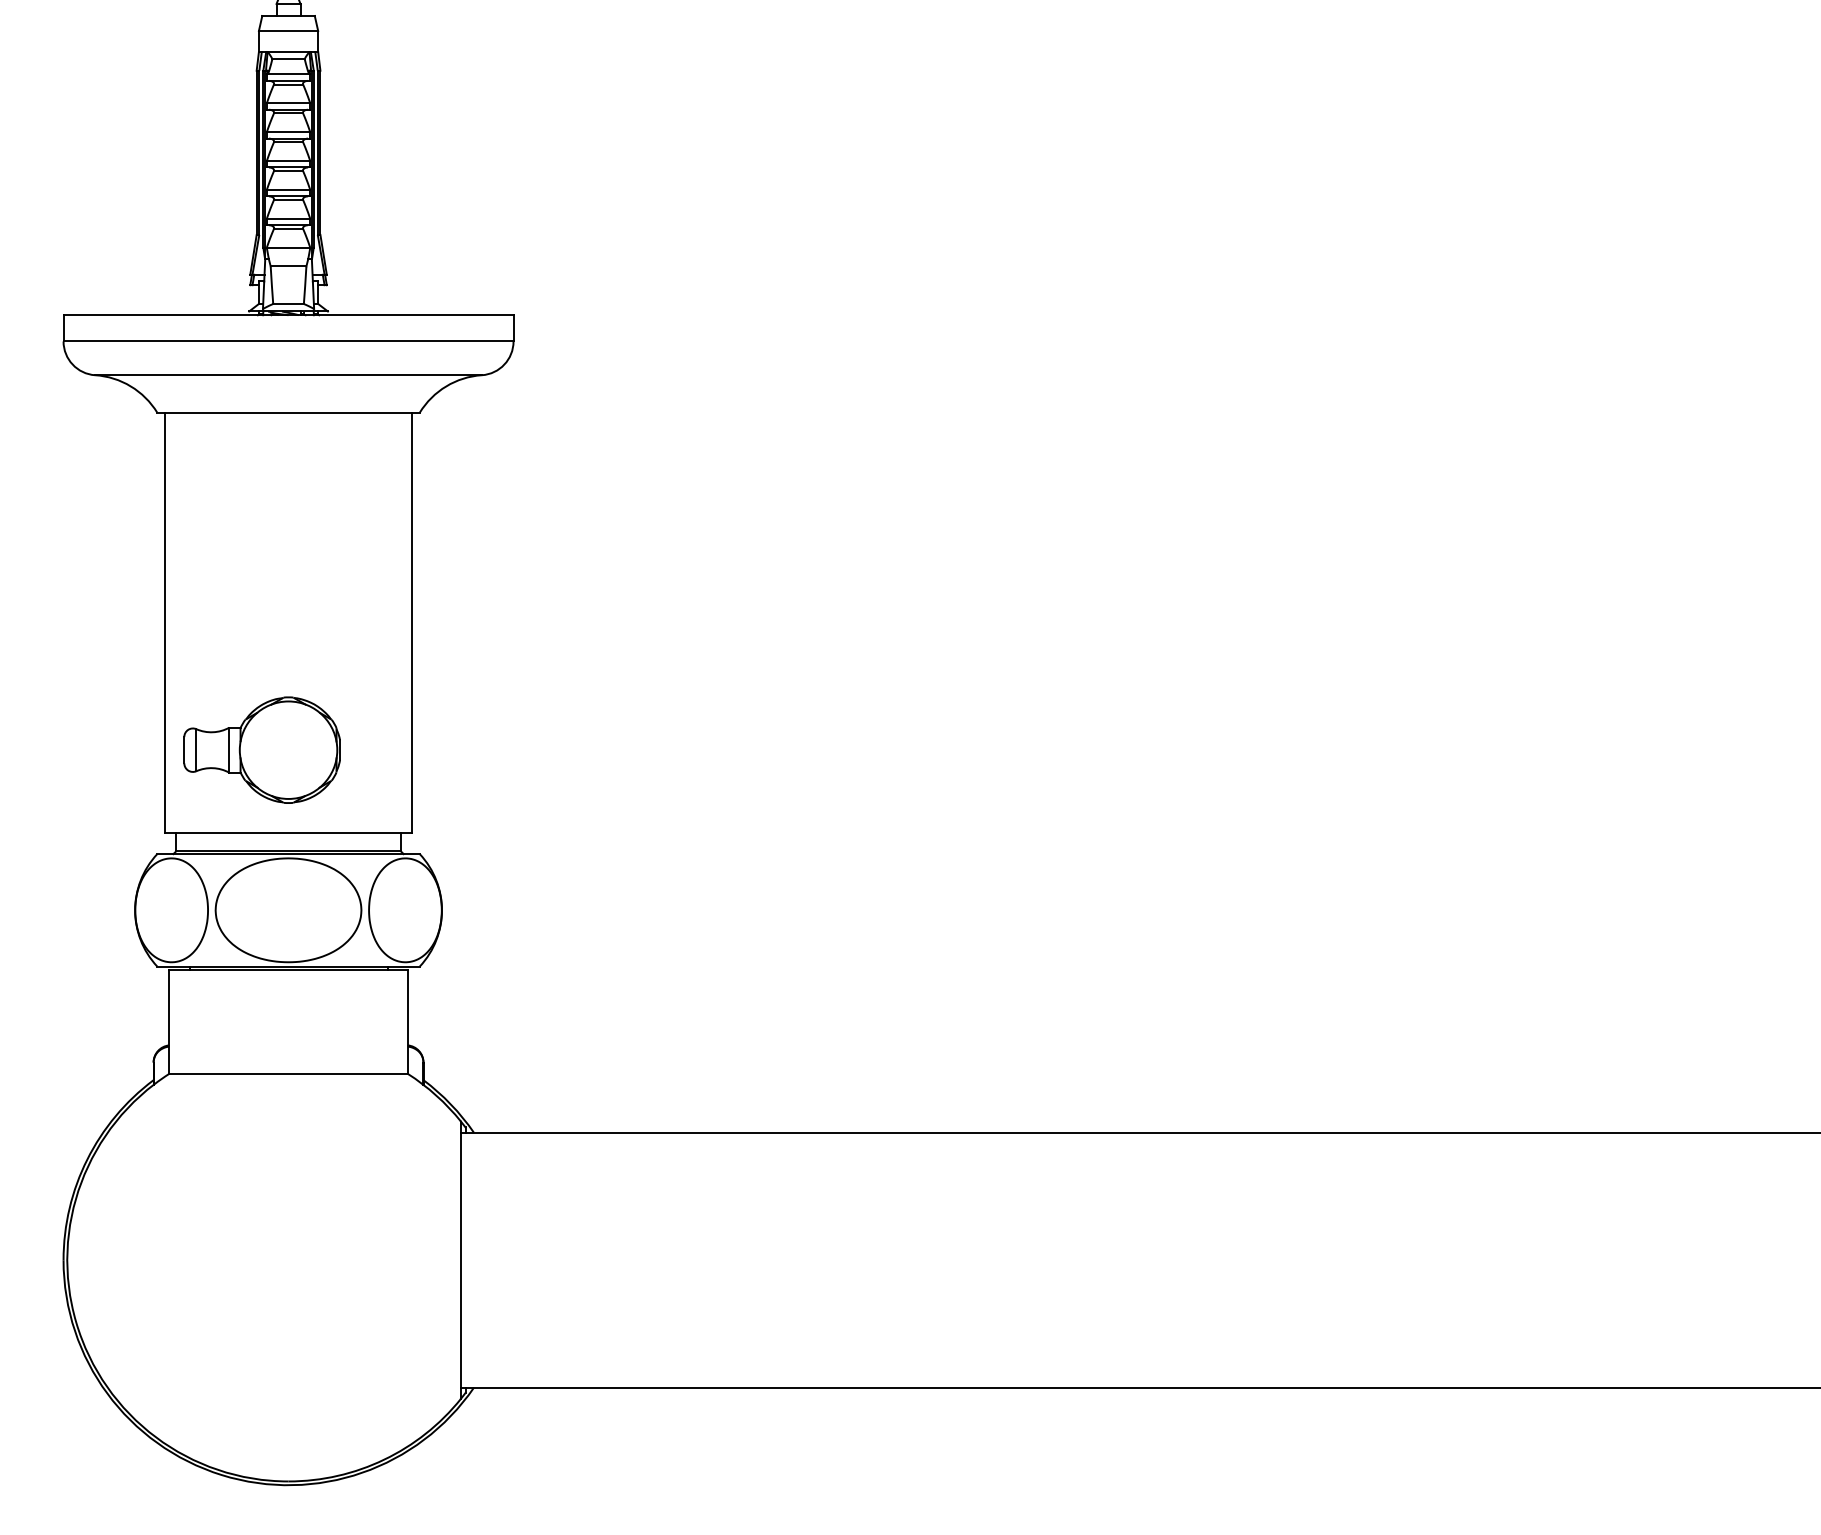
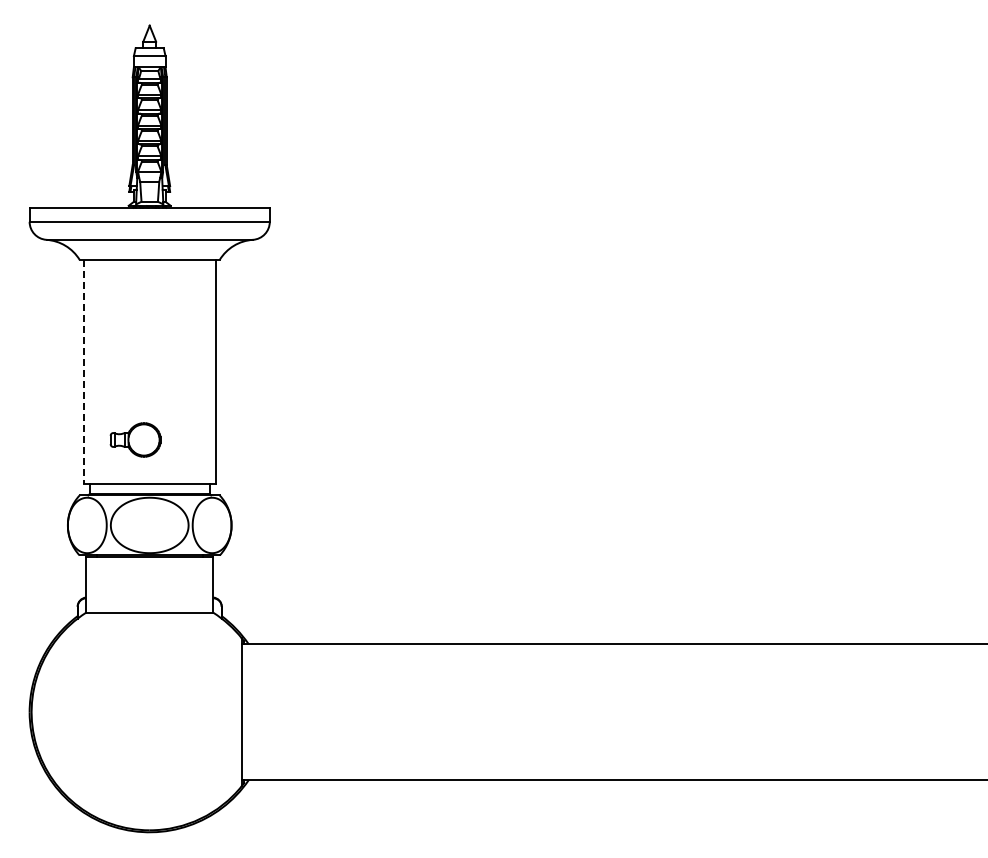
line: (164, 623) -> (83, 372), solid -> dashed
part: (261, 749) -> (135, 439), size x0.6

